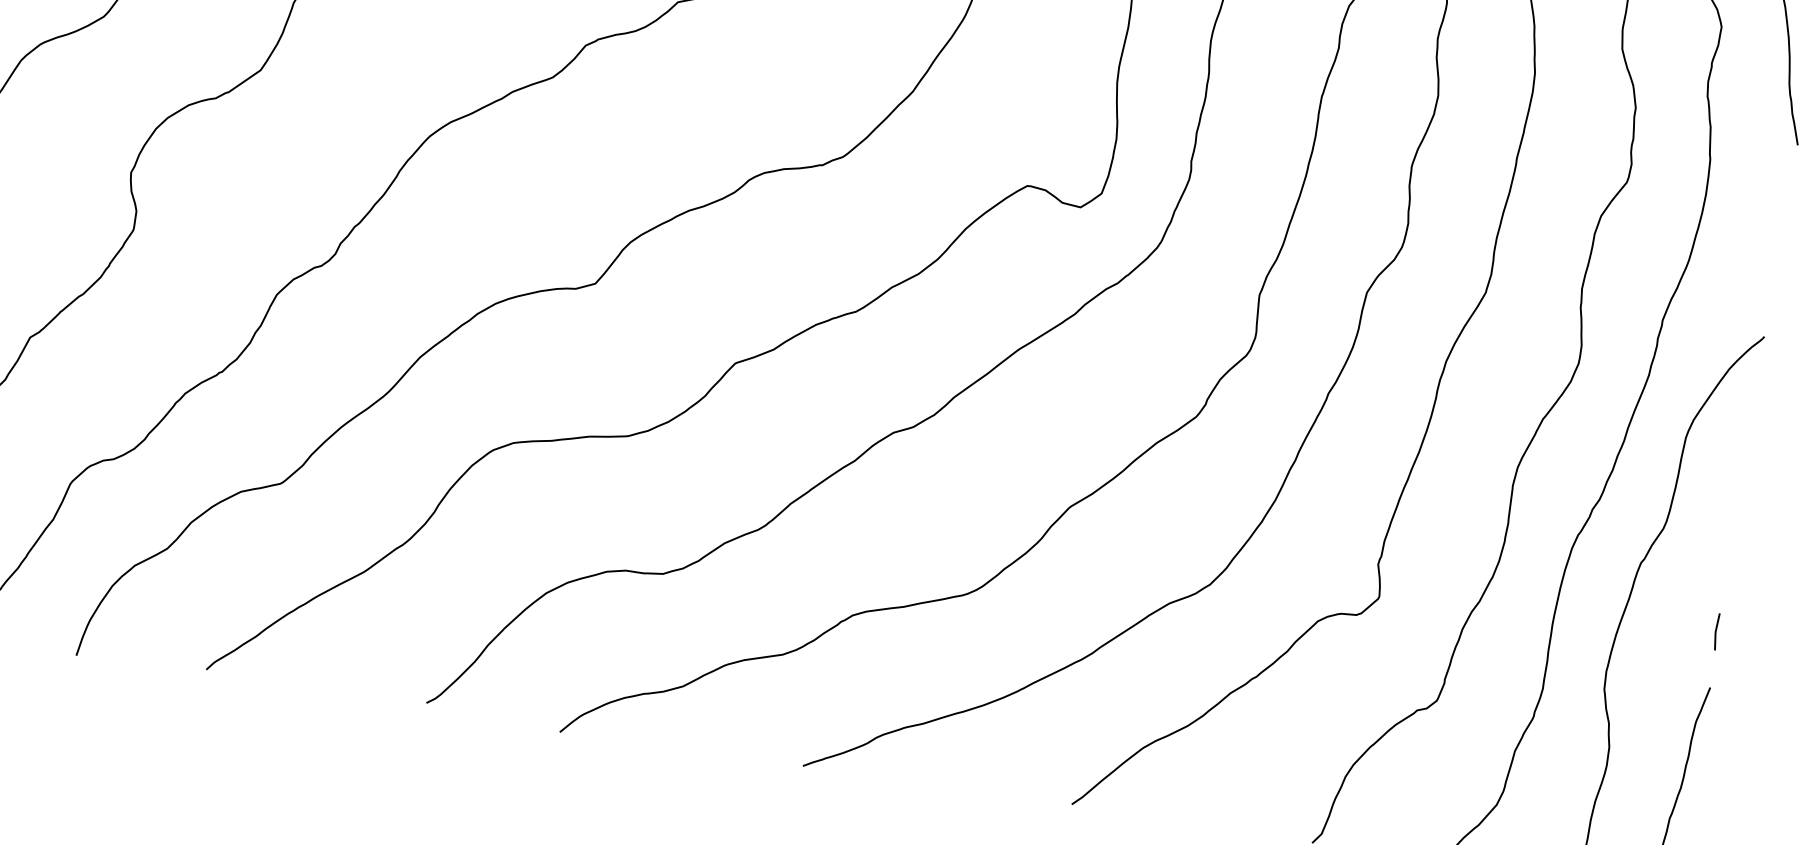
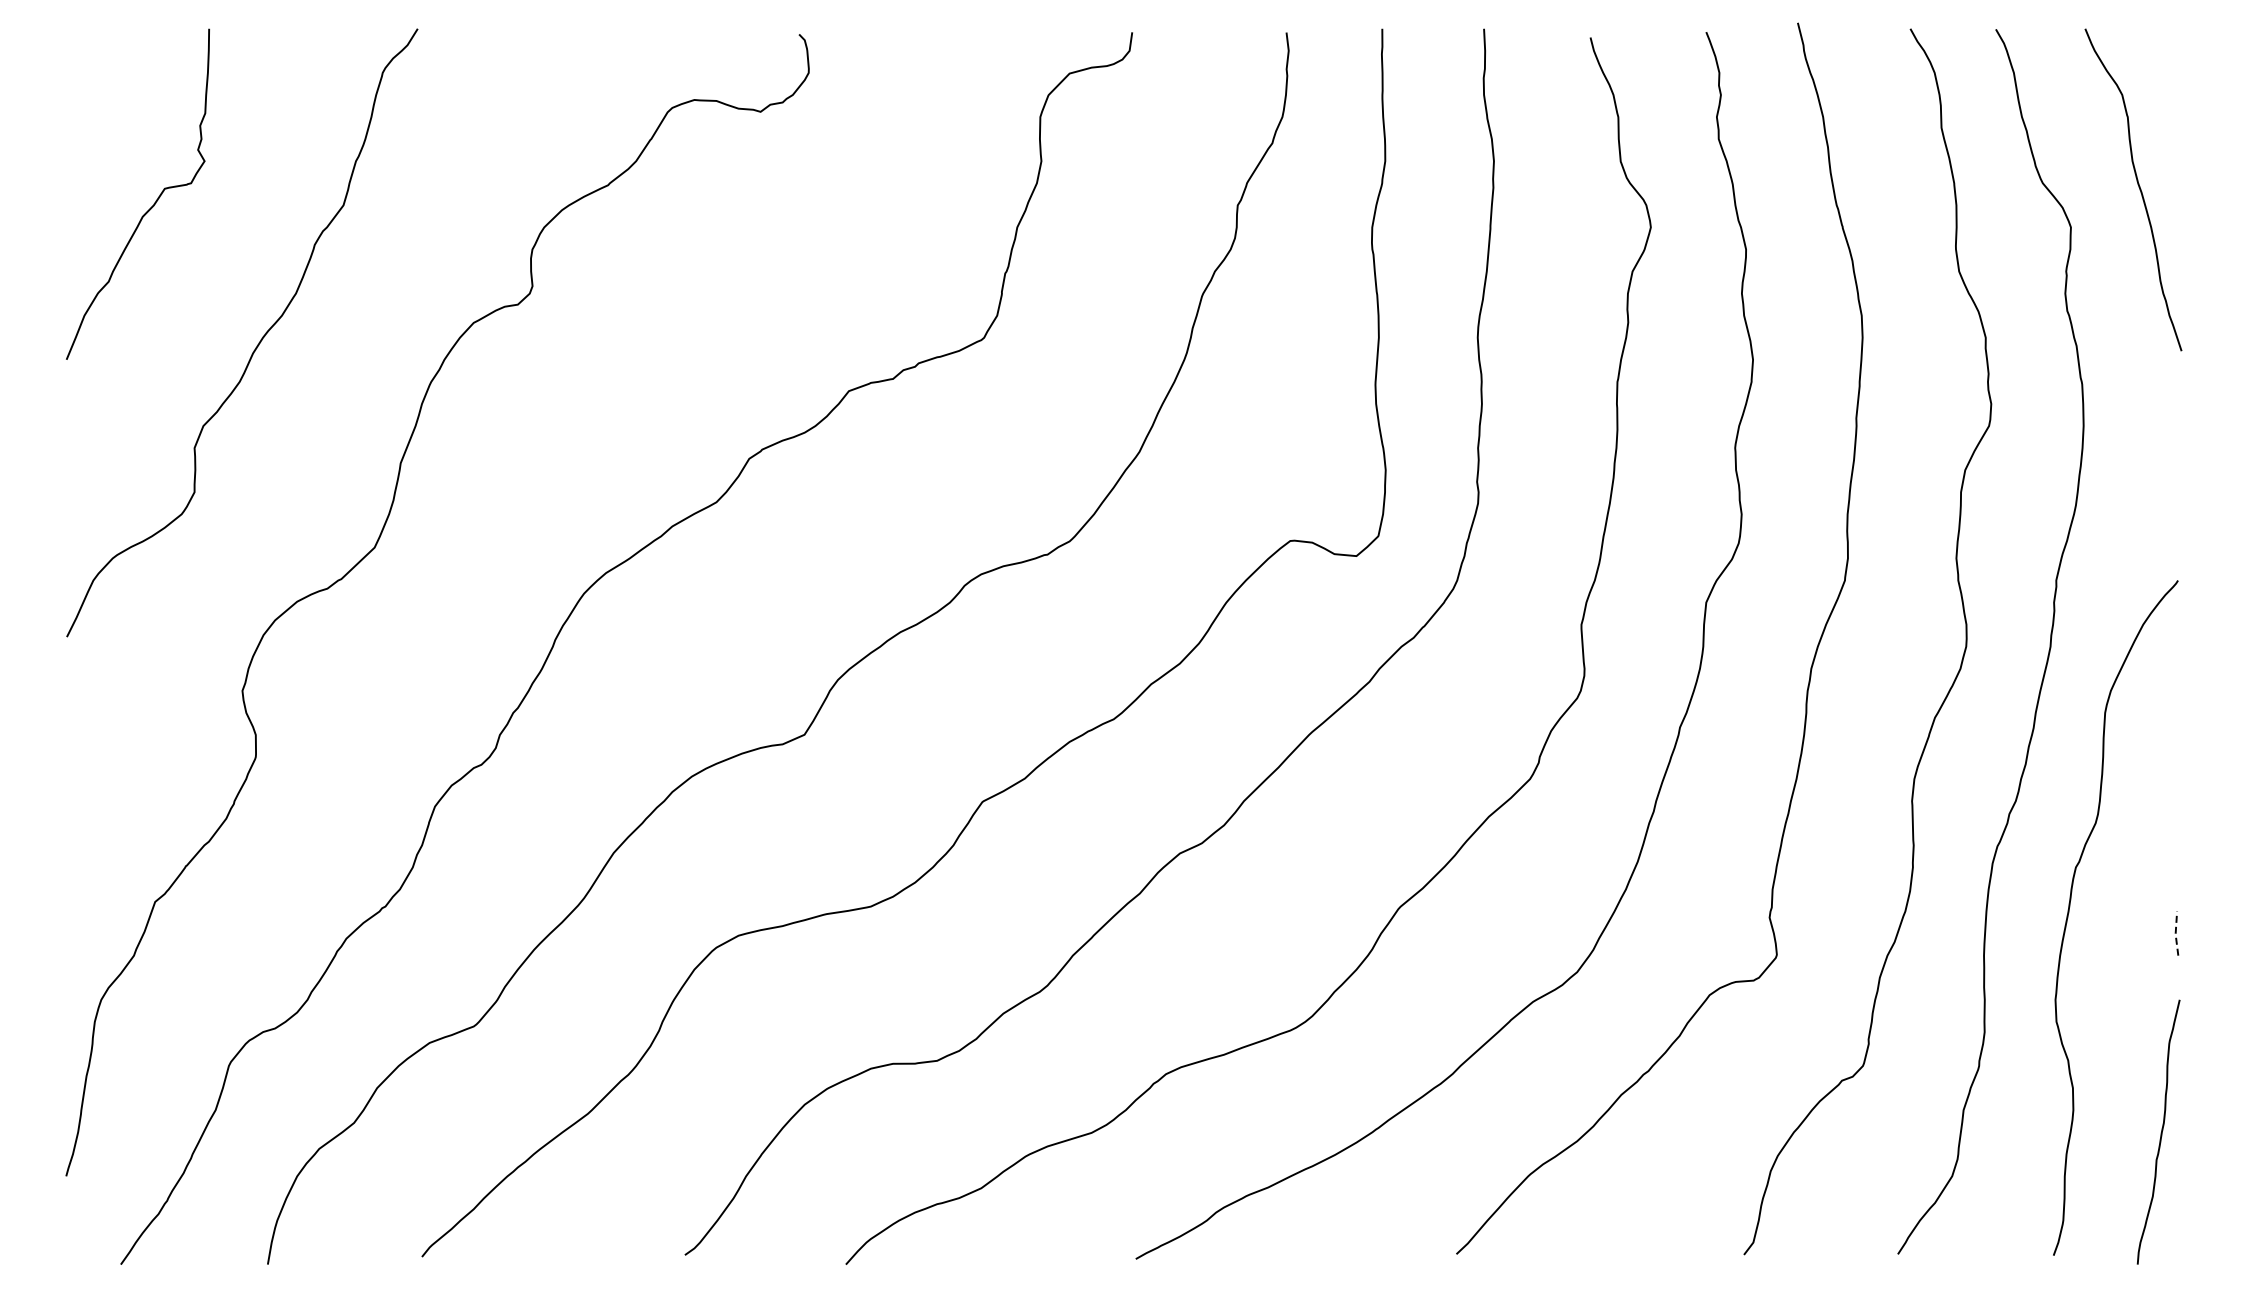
line: (1715, 631) -> (2175, 933), solid -> dashed

